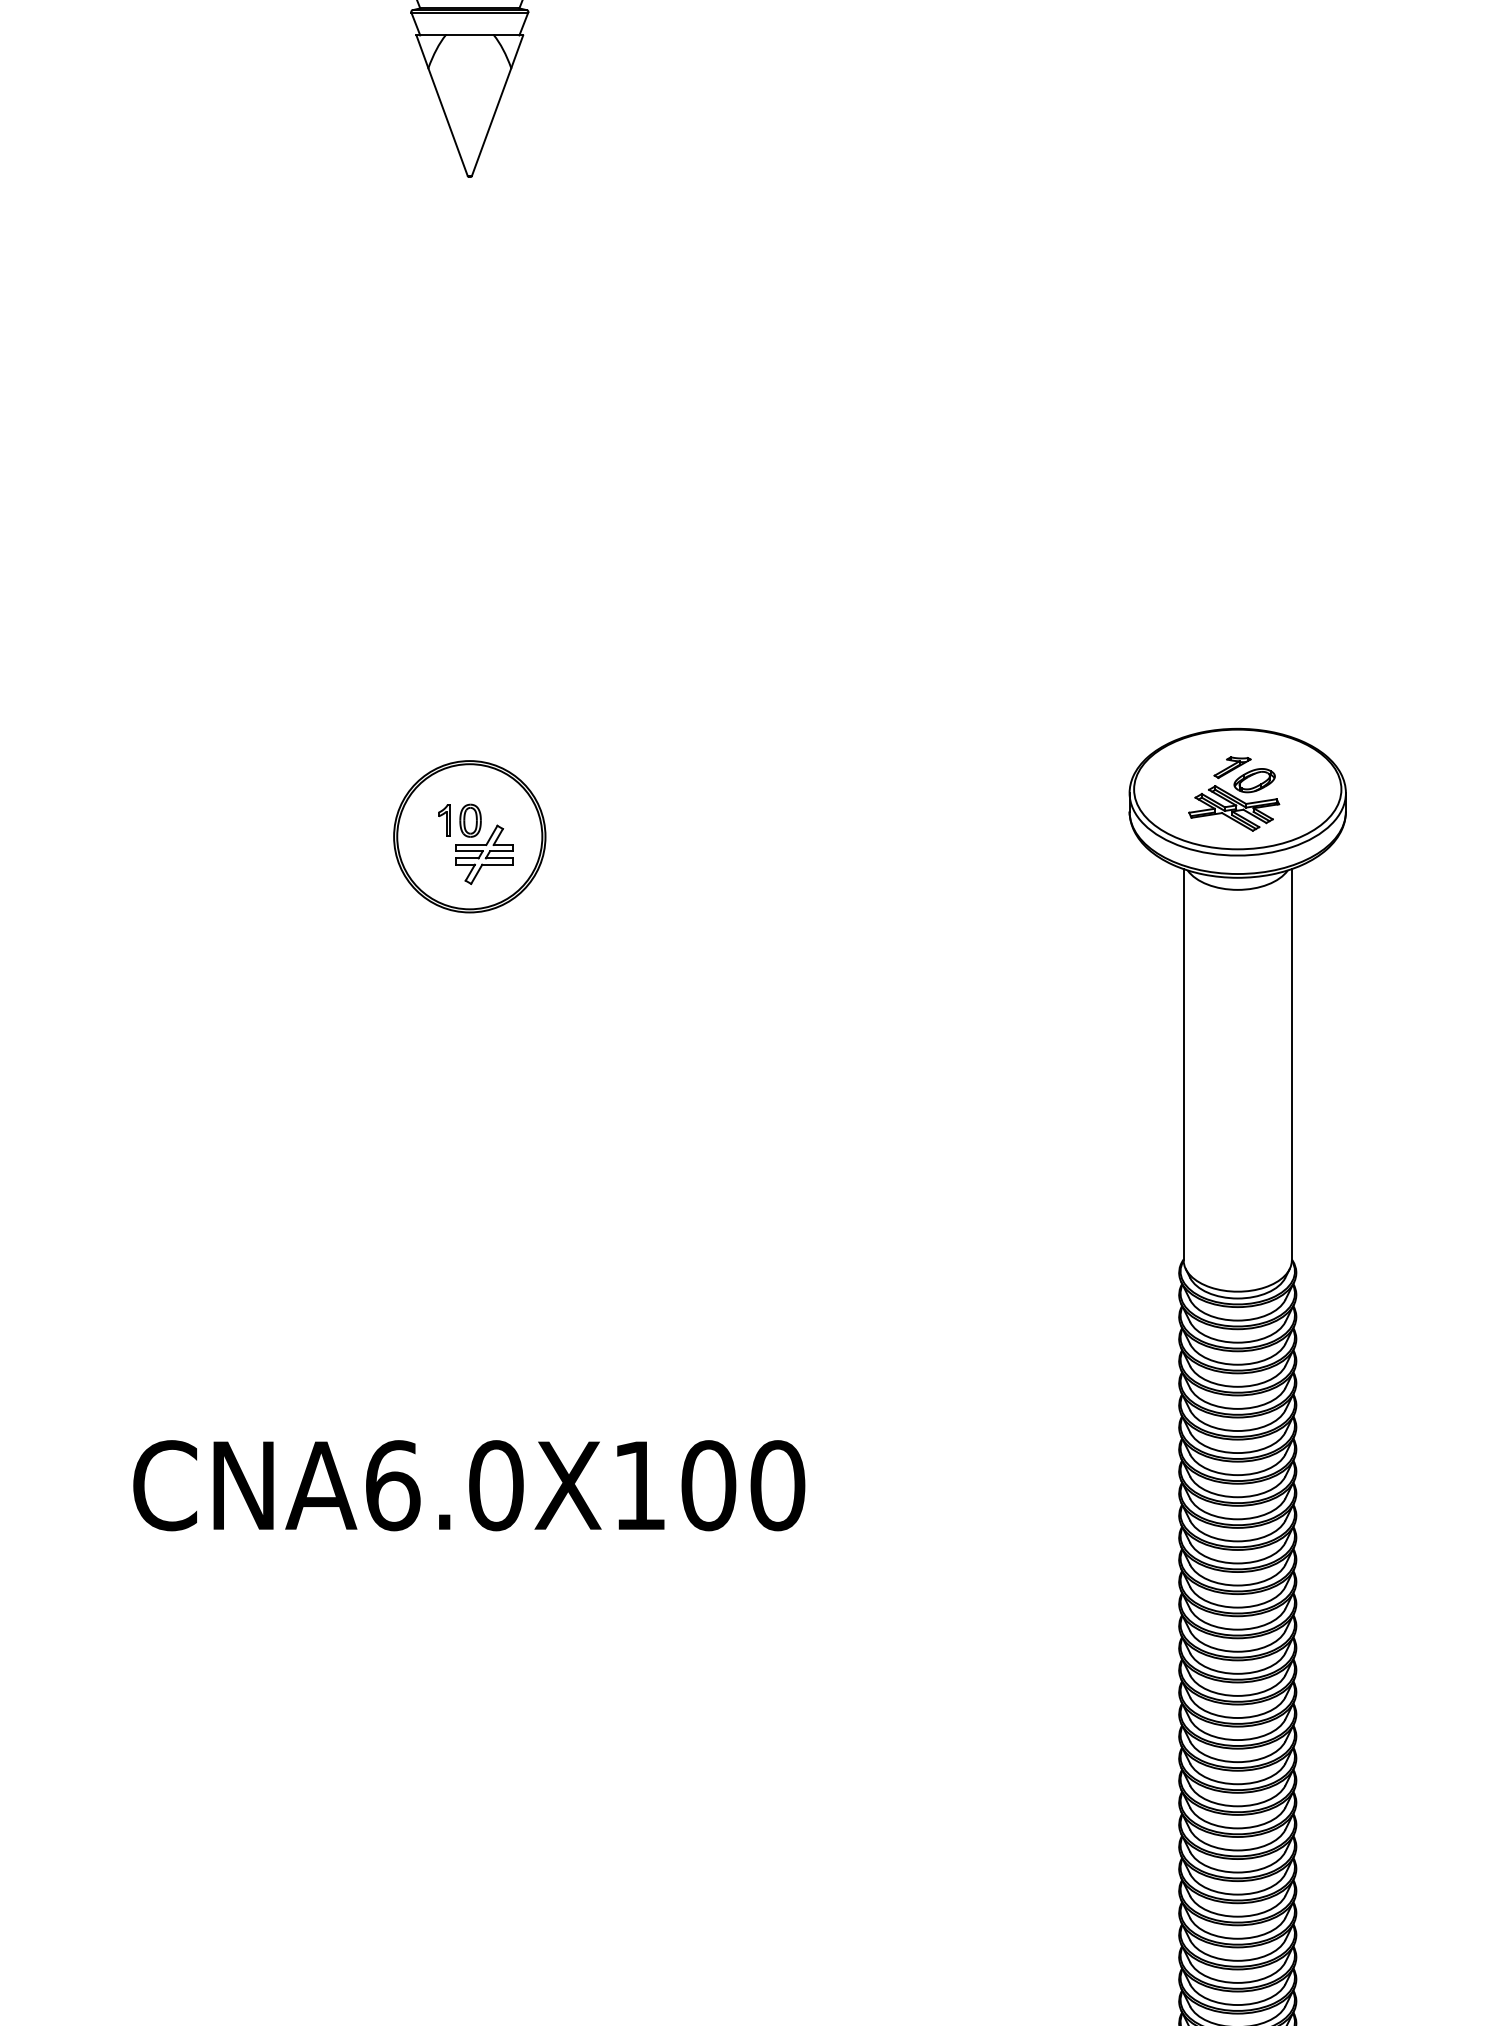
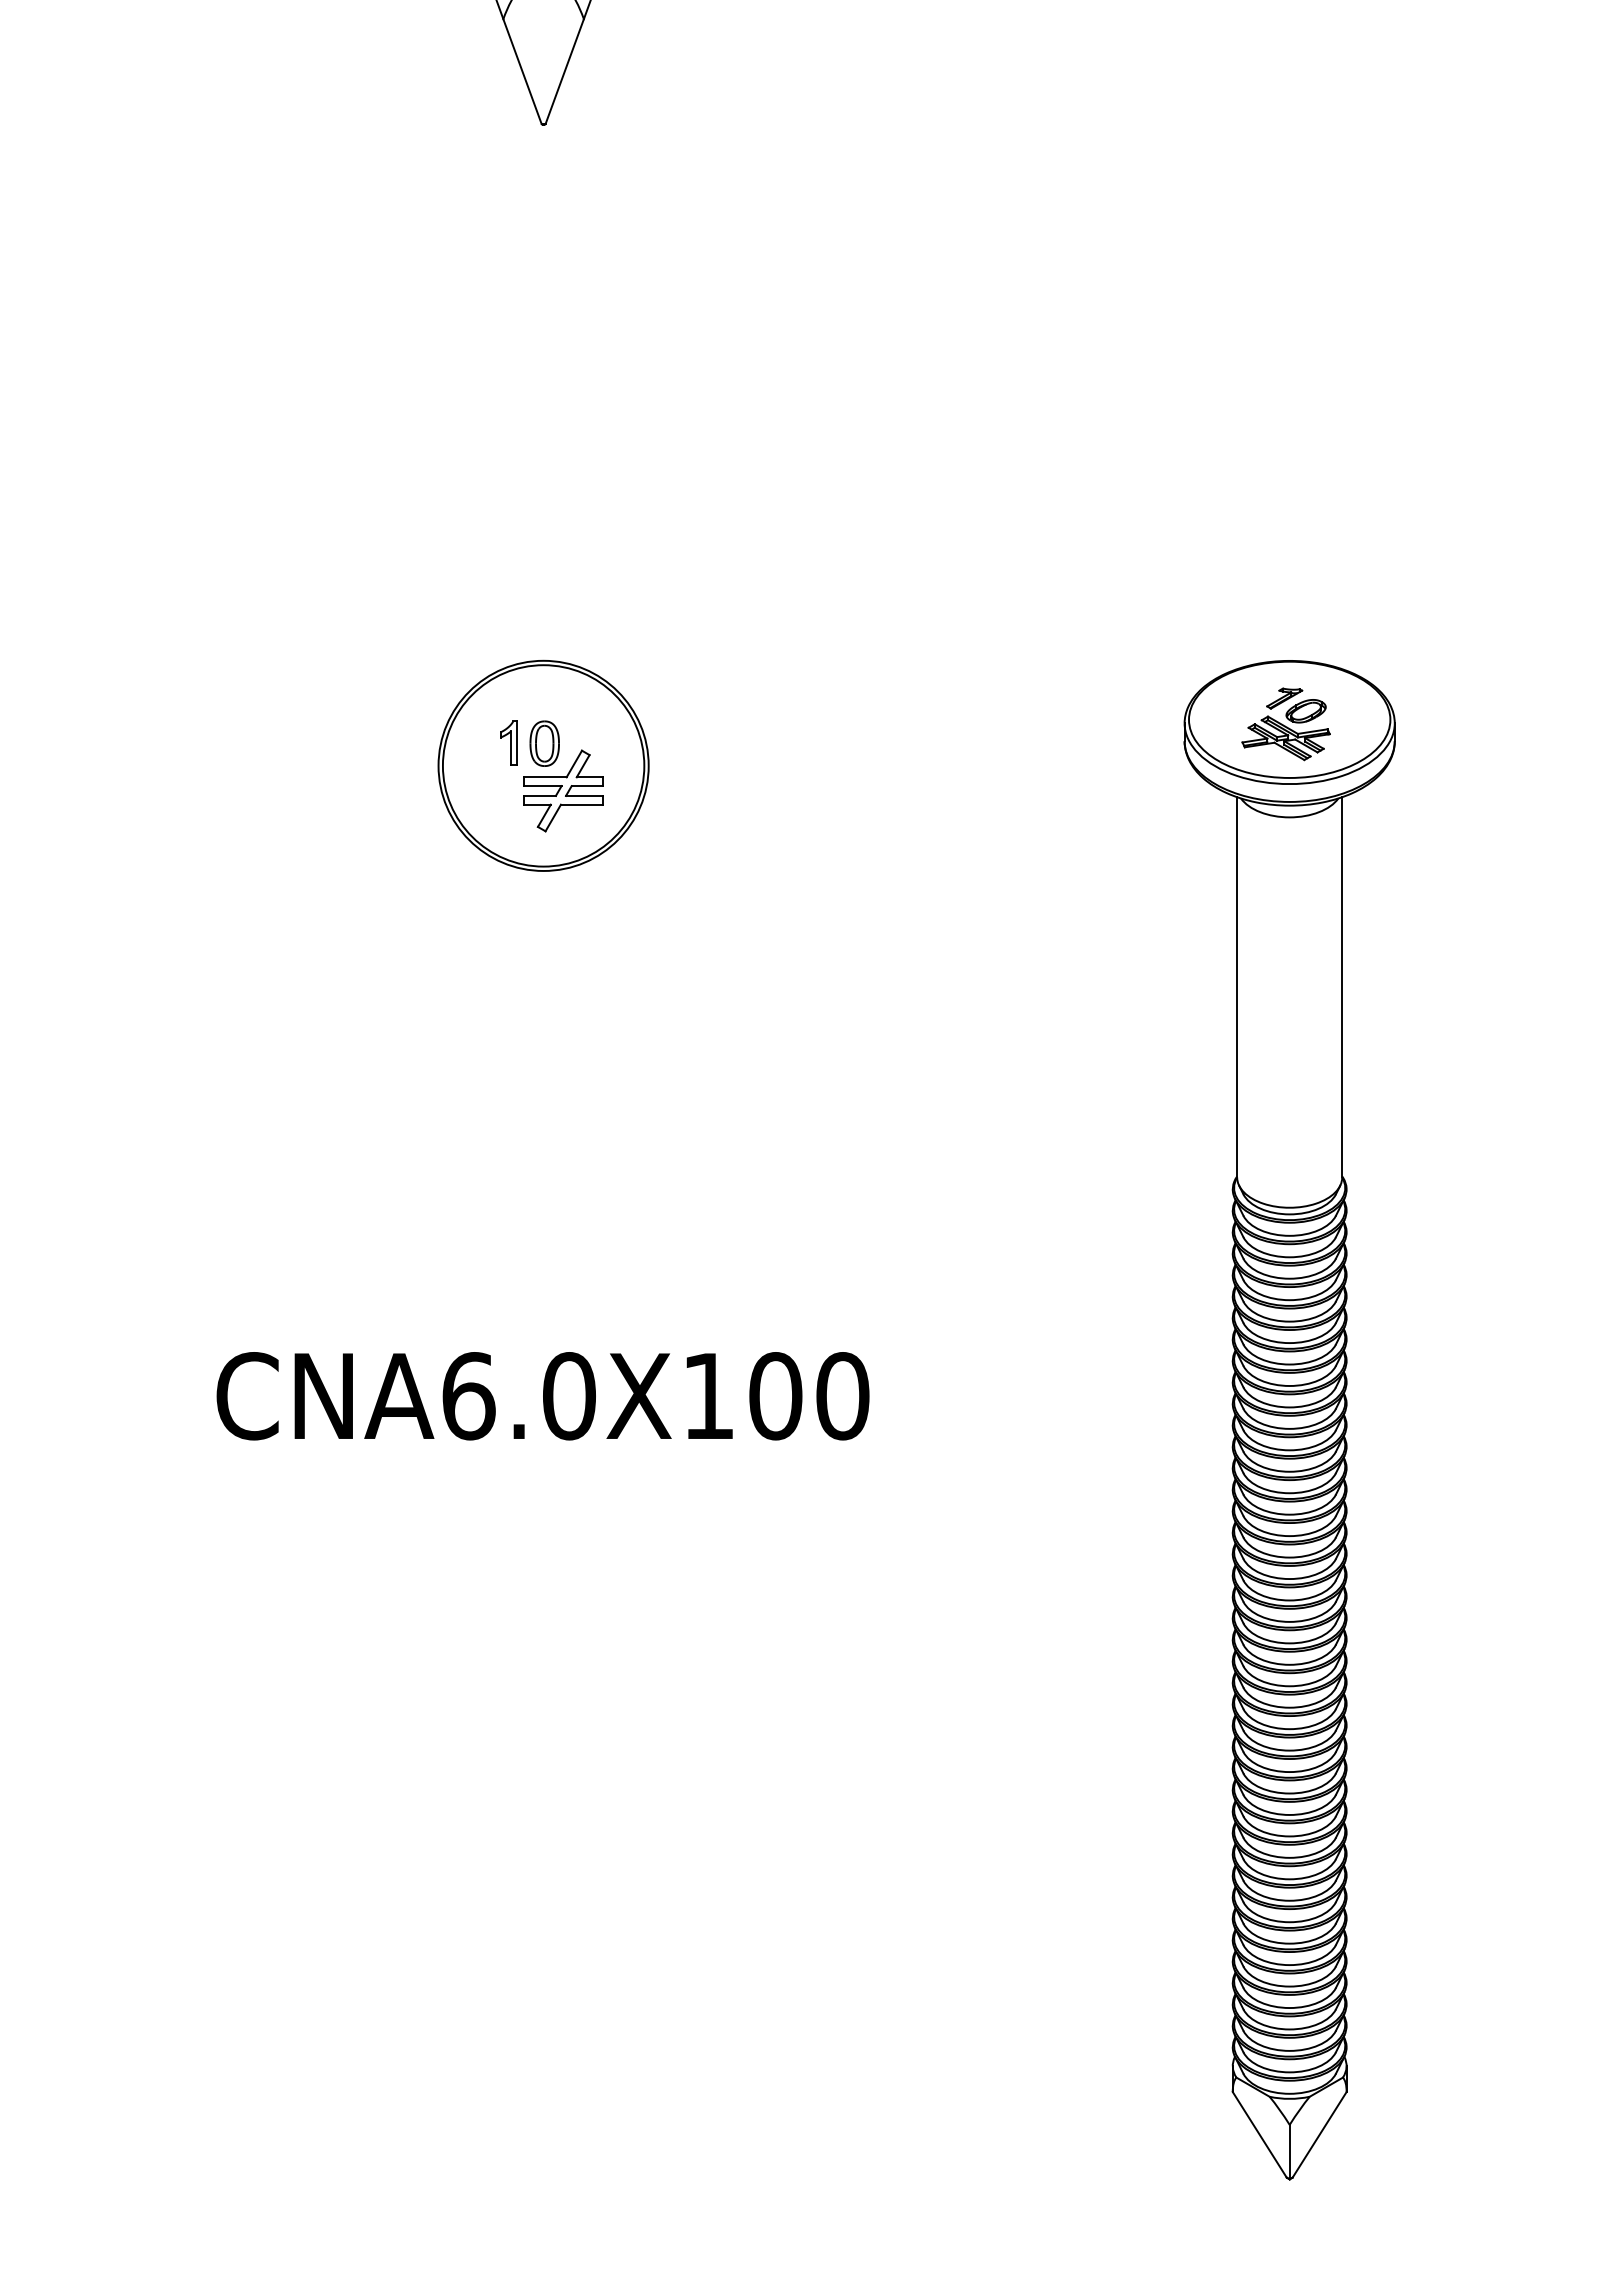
part: (469, 836) -> (543, 765), size x1.43

